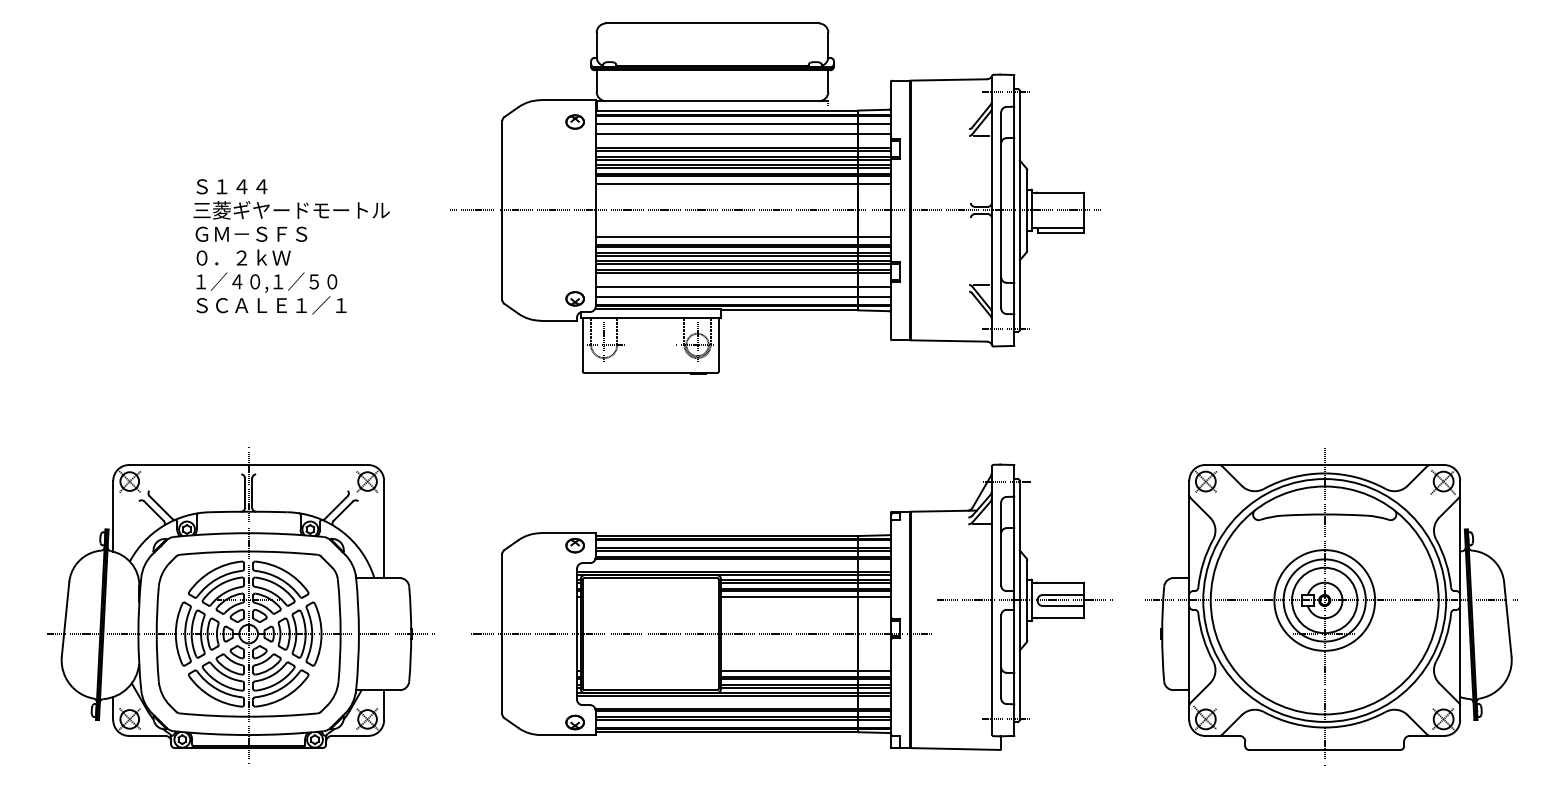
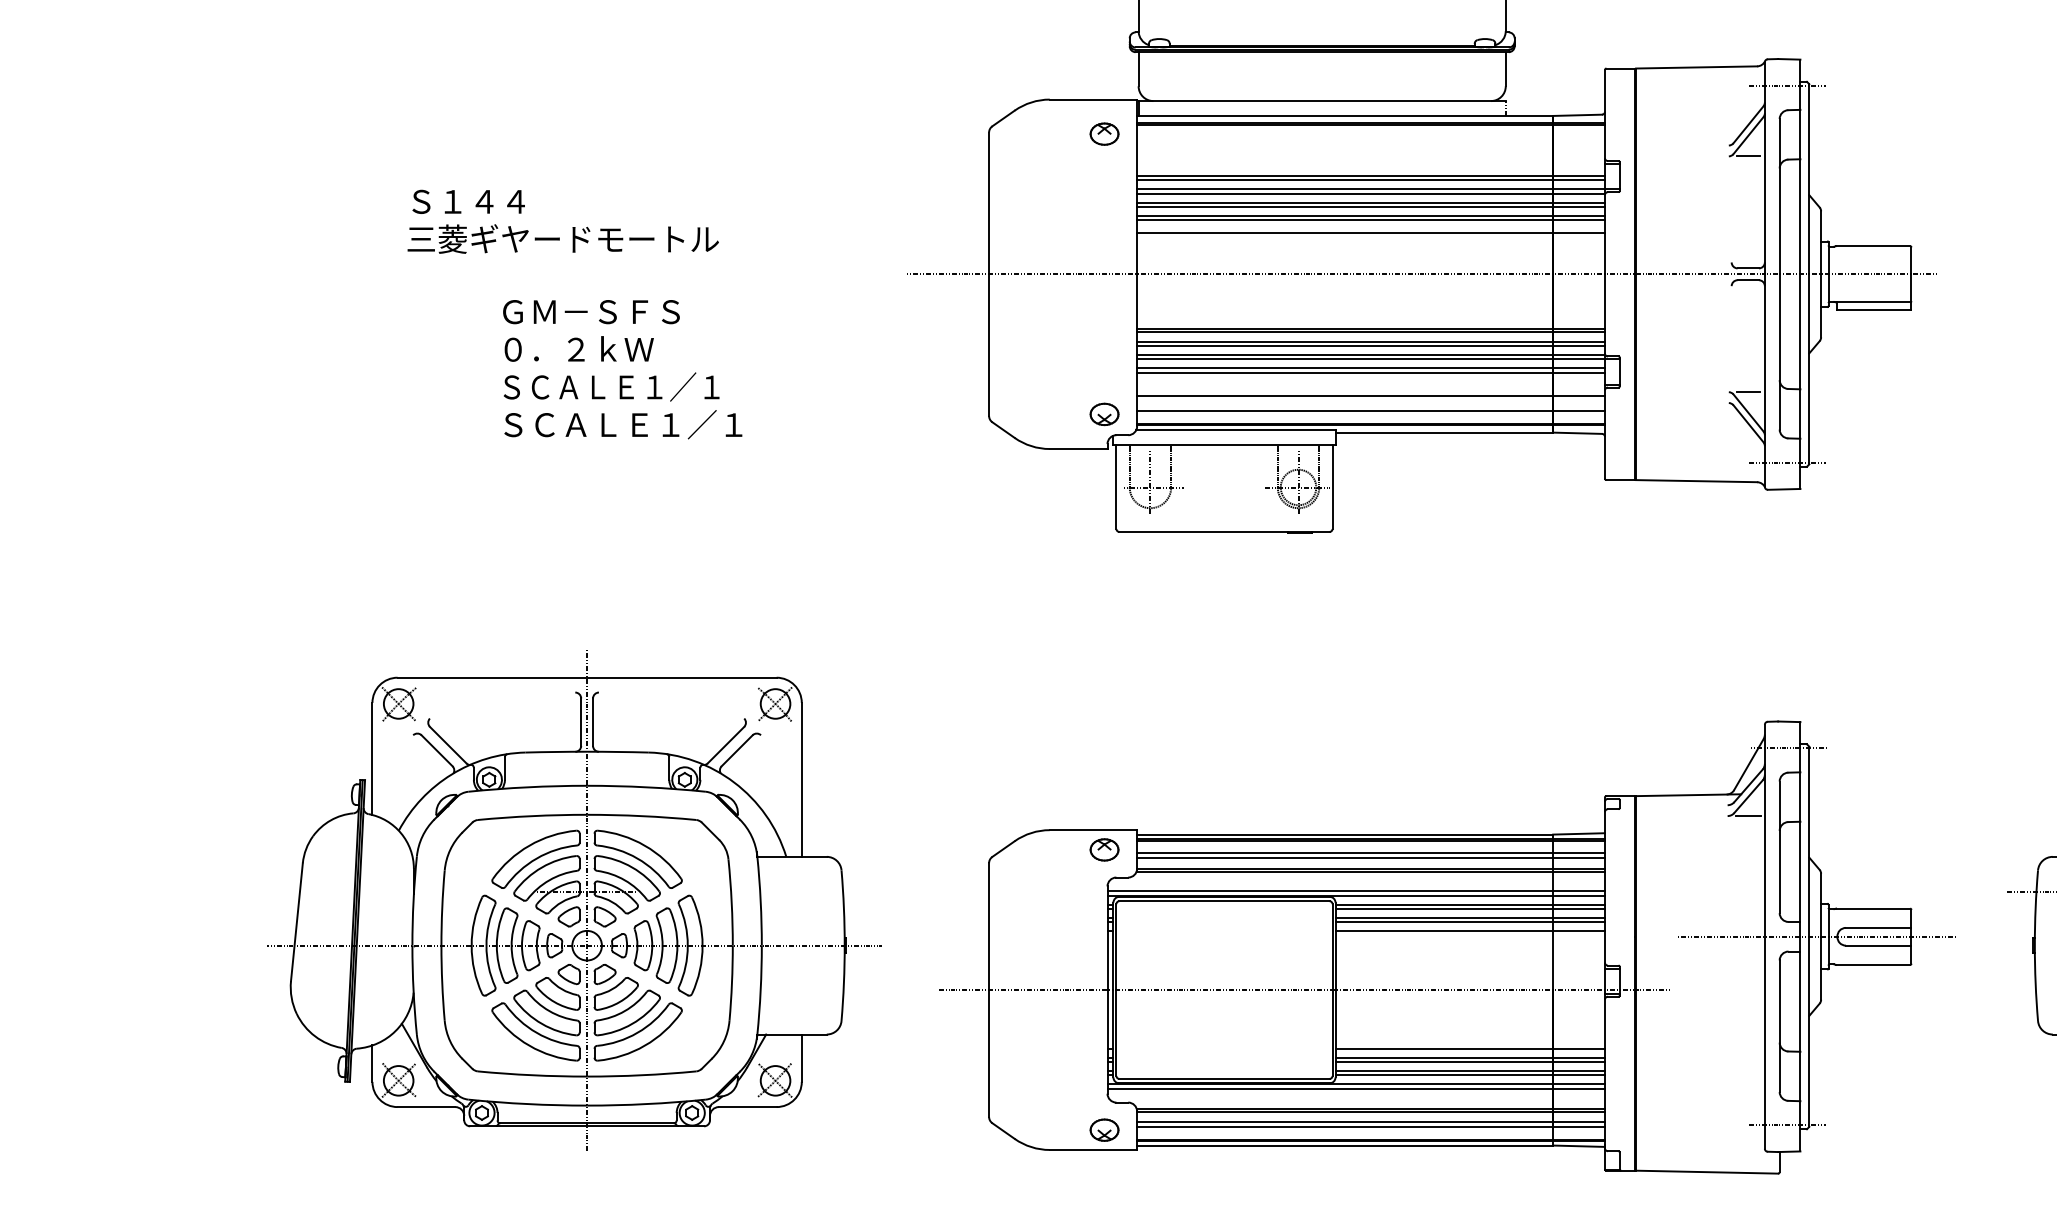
line: (742, 124) -> (1369, 138), removed
line: (742, 133) -> (1369, 152), removed
text: (291, 199) -> (563, 222), moved
line: (742, 236) -> (1369, 315), removed
text: (266, 282) -> (615, 388), １／４０,１／５０ -> ＳＣＡＬＥ１／１
part: (791, 606) -> (1447, 946), moved

